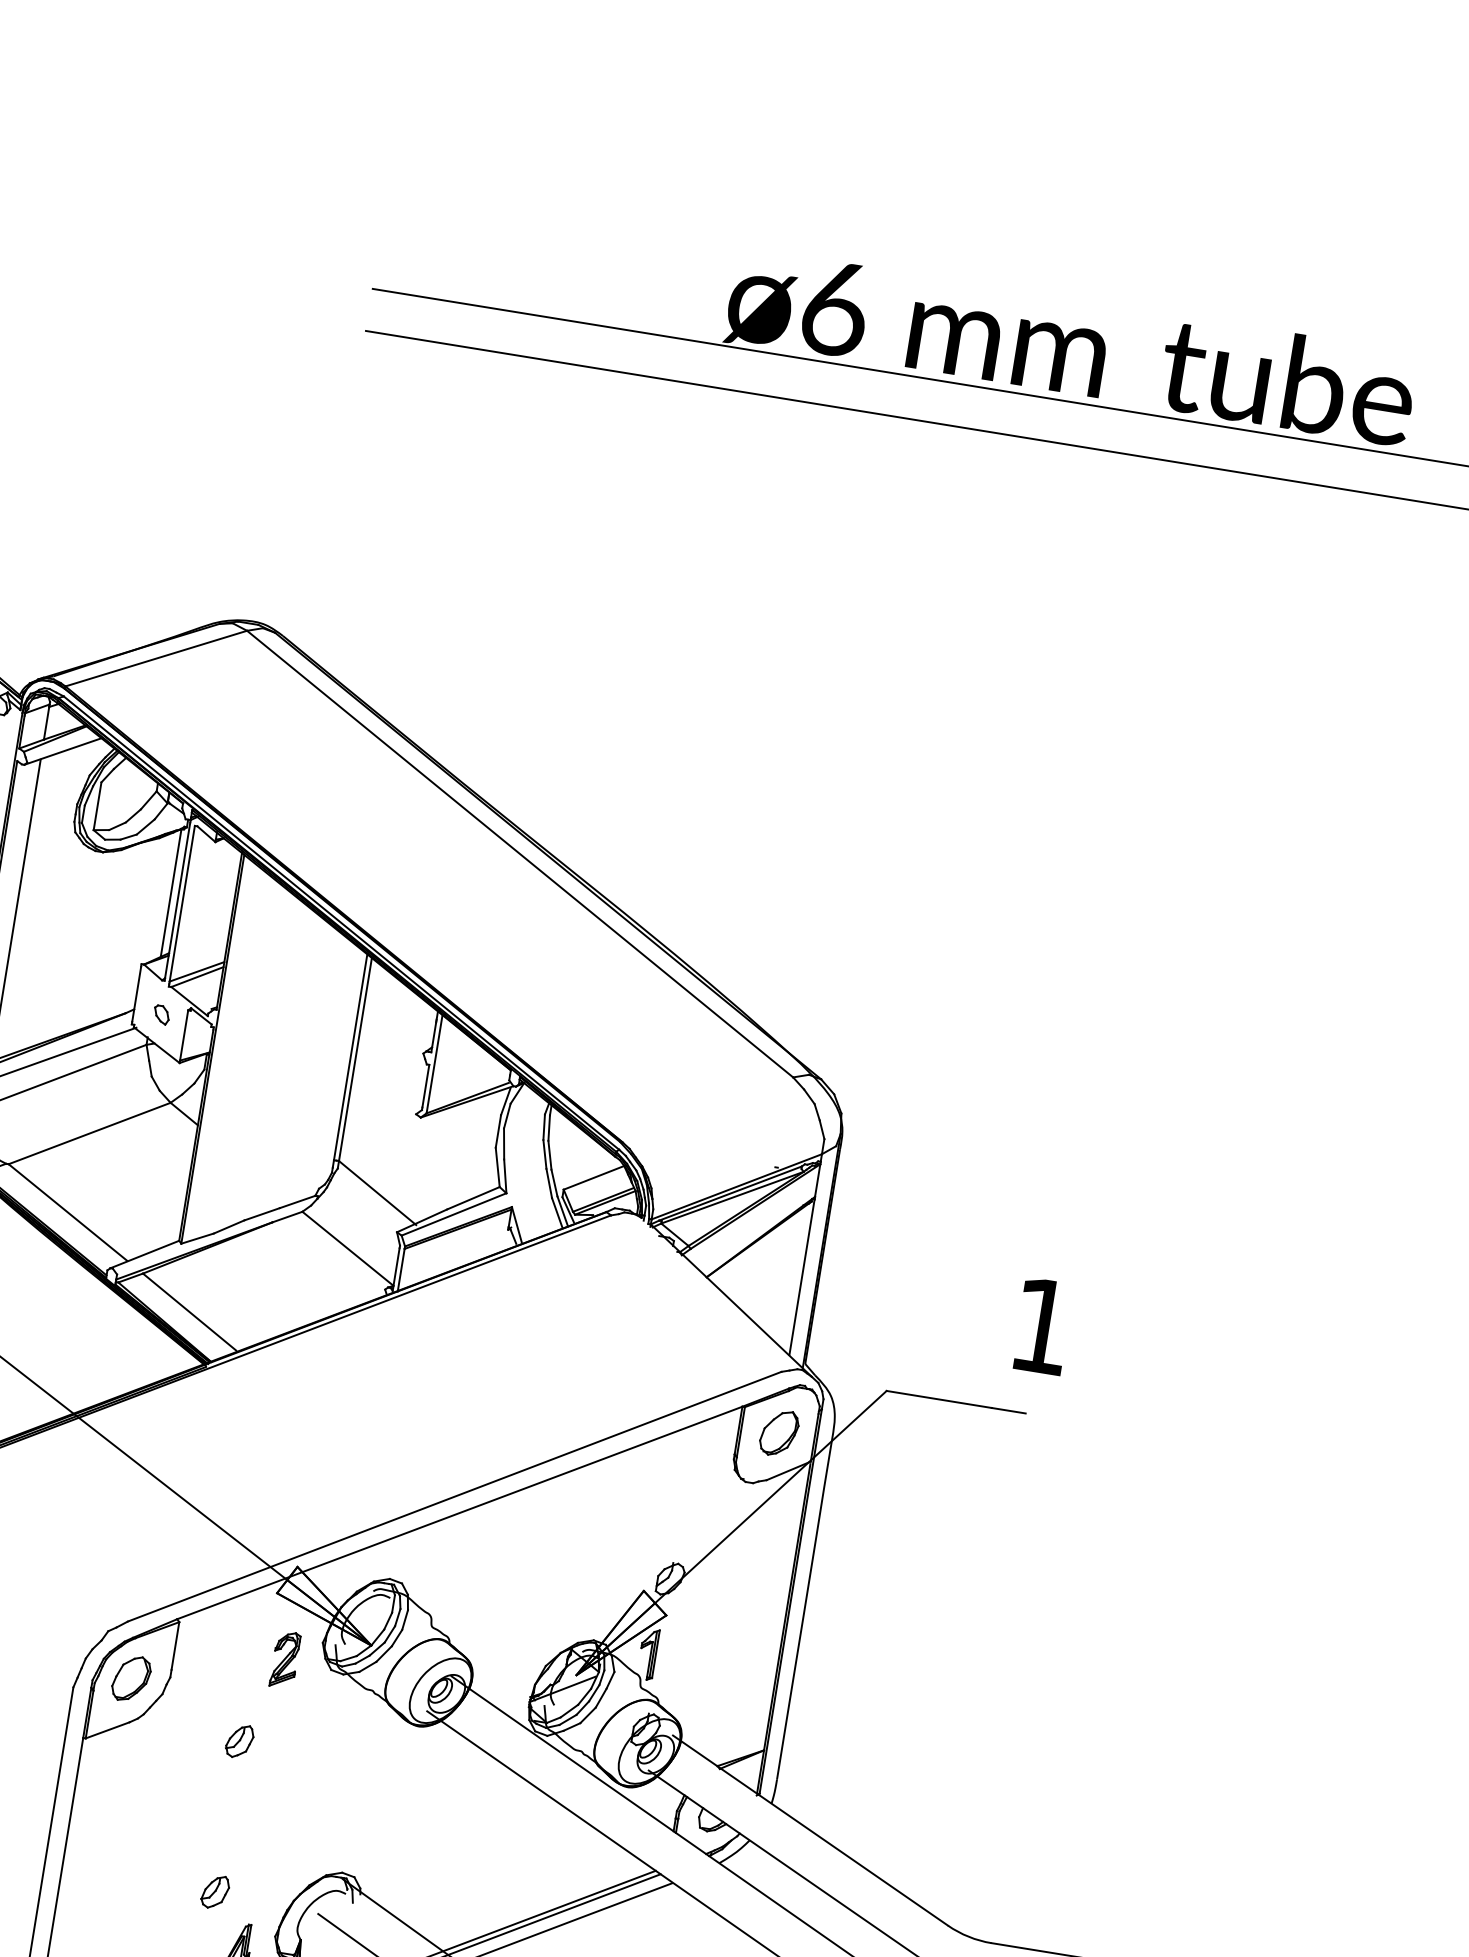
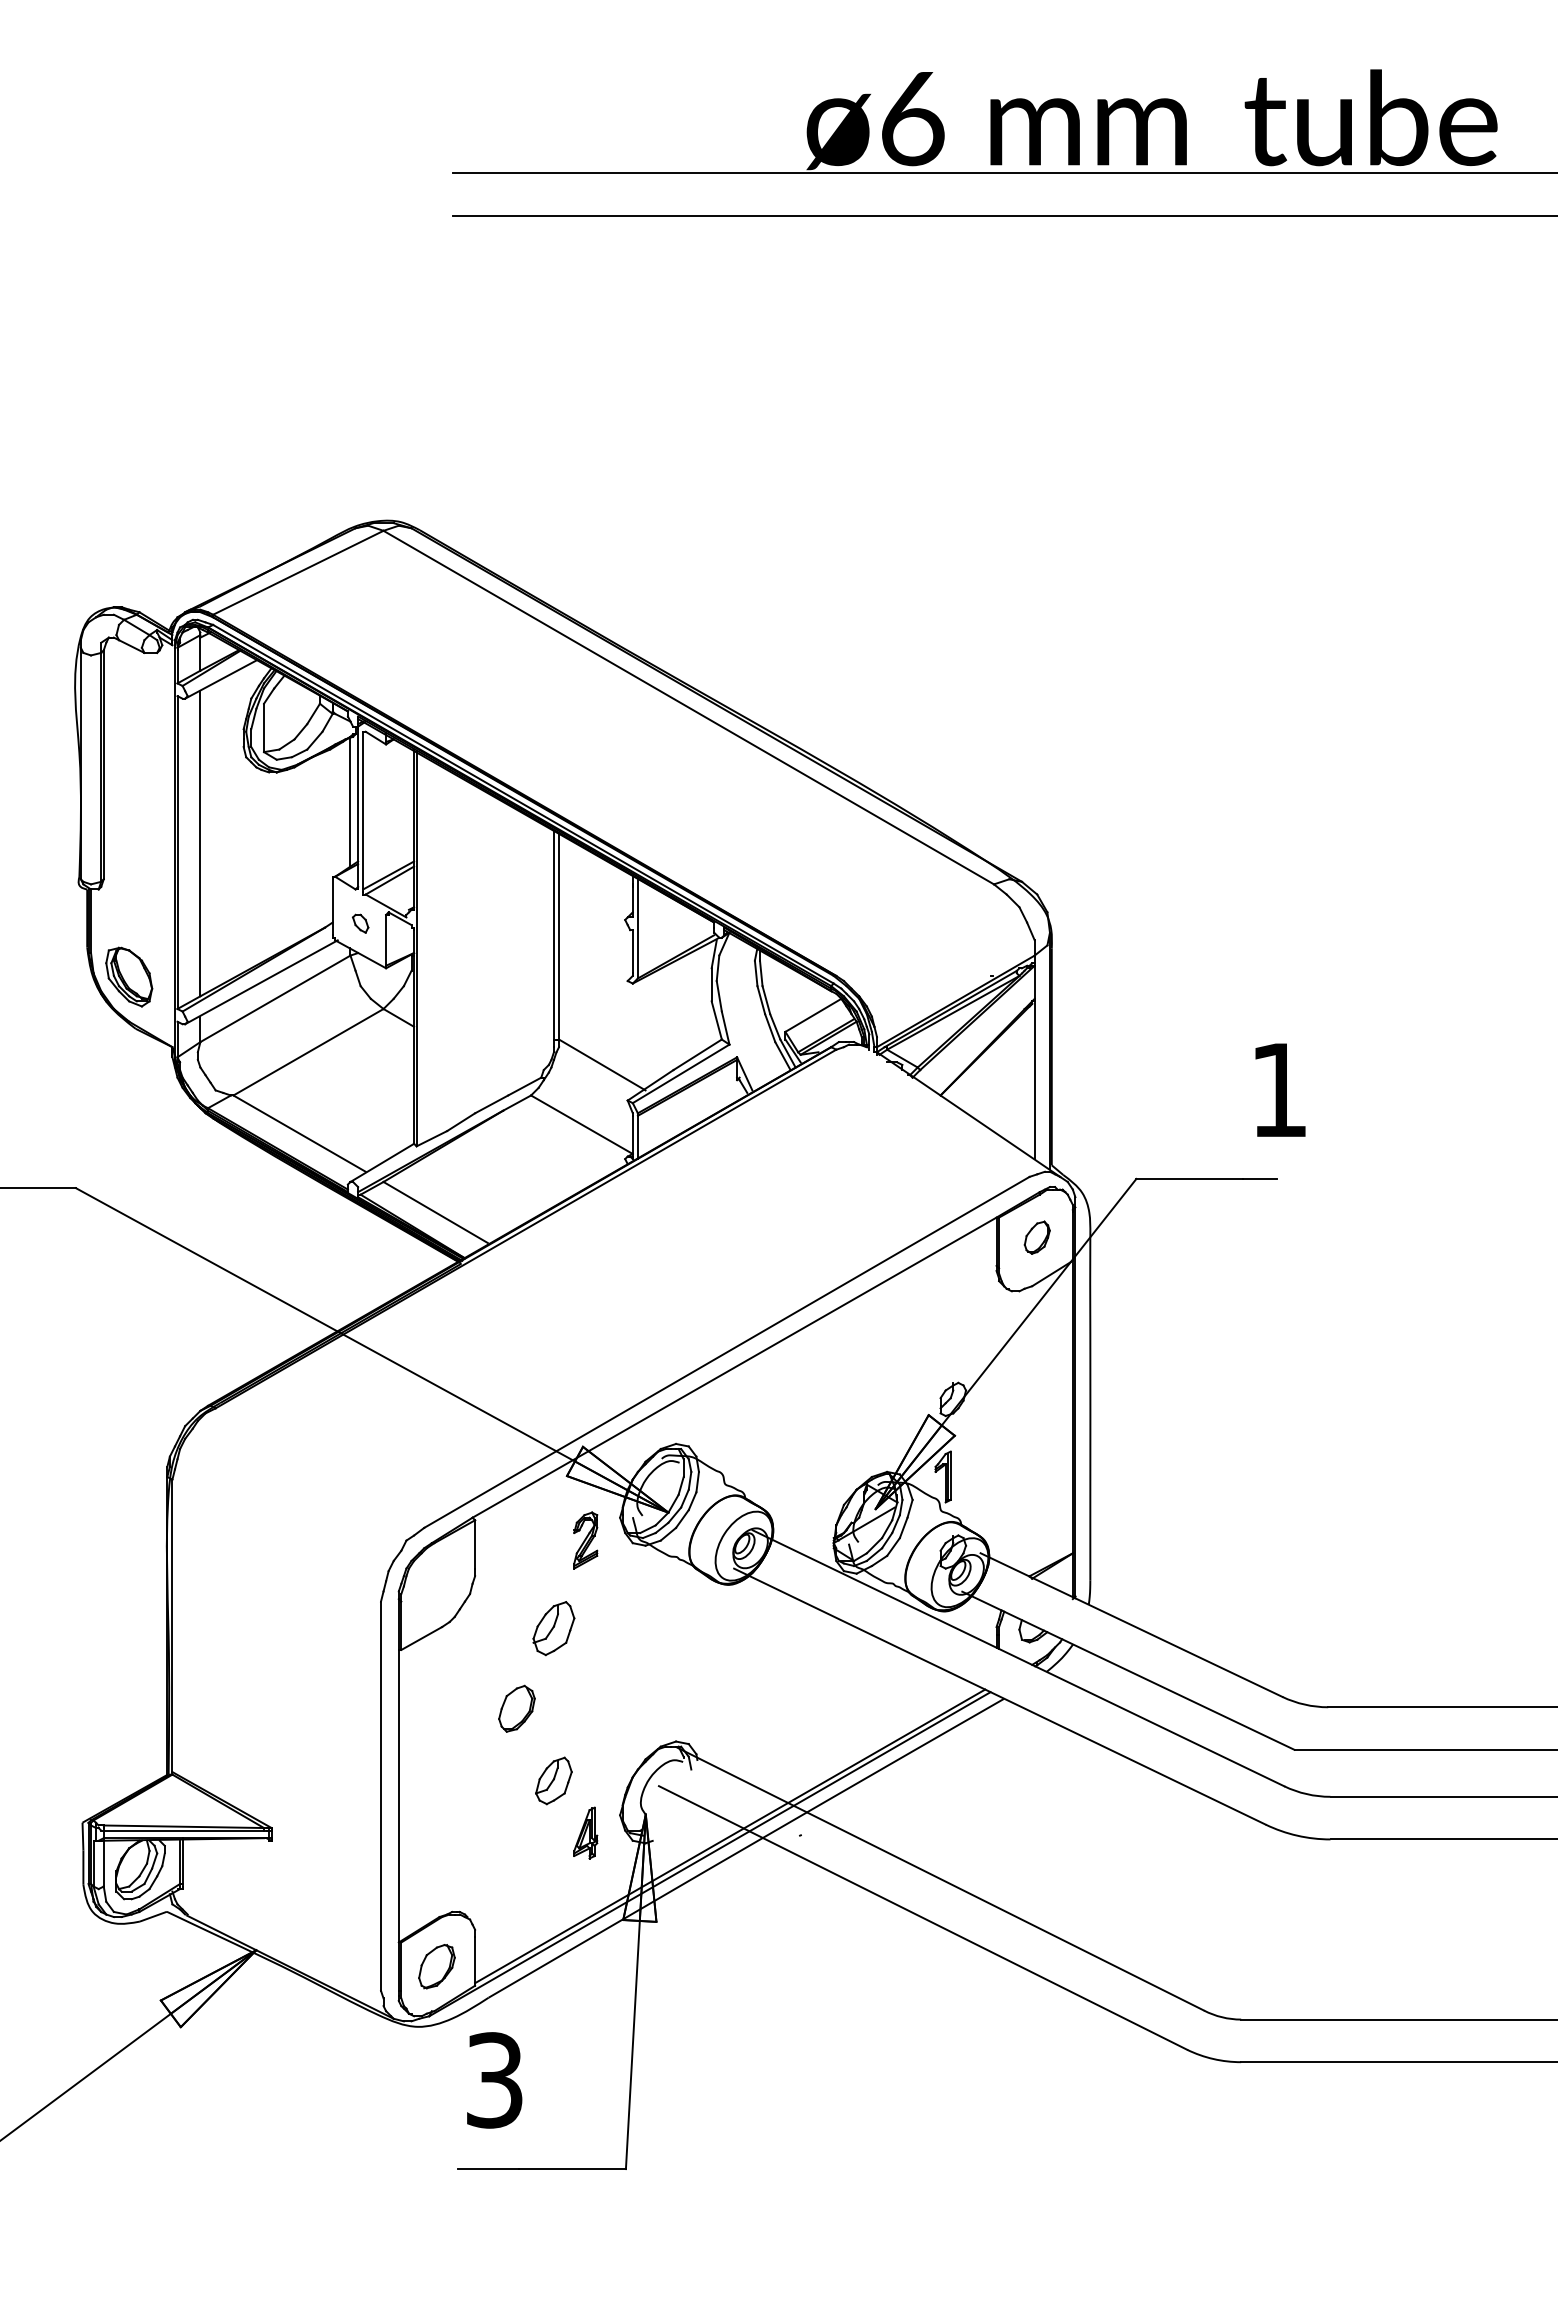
part: (779, 1432) -> (1037, 1237), size x0.7
part: (131, 1678) -> (516, 1708), moved
part: (239, 1740) -> (553, 1627), size x1.6
part: (215, 1891) -> (553, 1780), size x1.4

